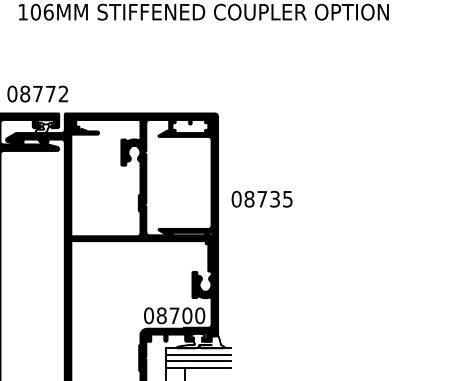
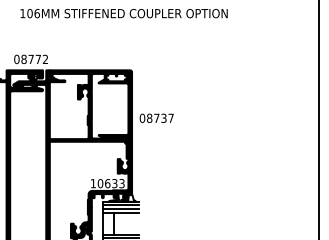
text: (286, 197) -> (170, 117), 08735 -> 08737
text: (174, 315) -> (107, 183), 08700 -> 10633

